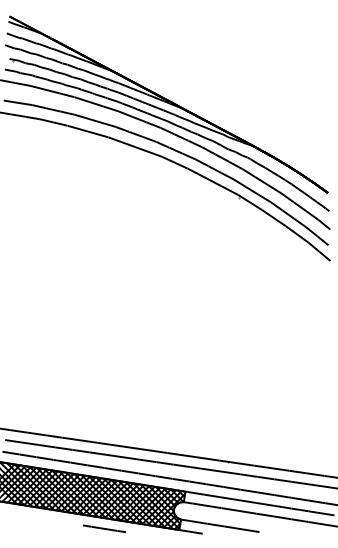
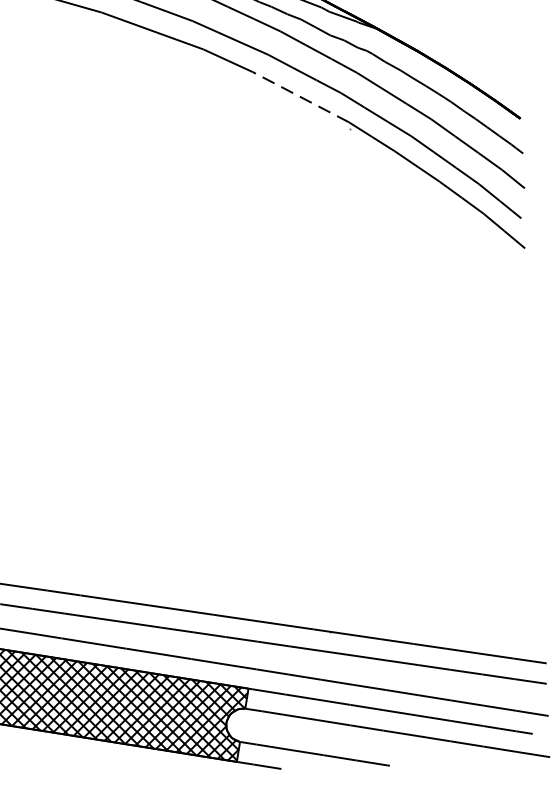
line: (212, 181) -> (300, 96), solid -> dashed
line: (104, 528) -> (93, 758), removed

